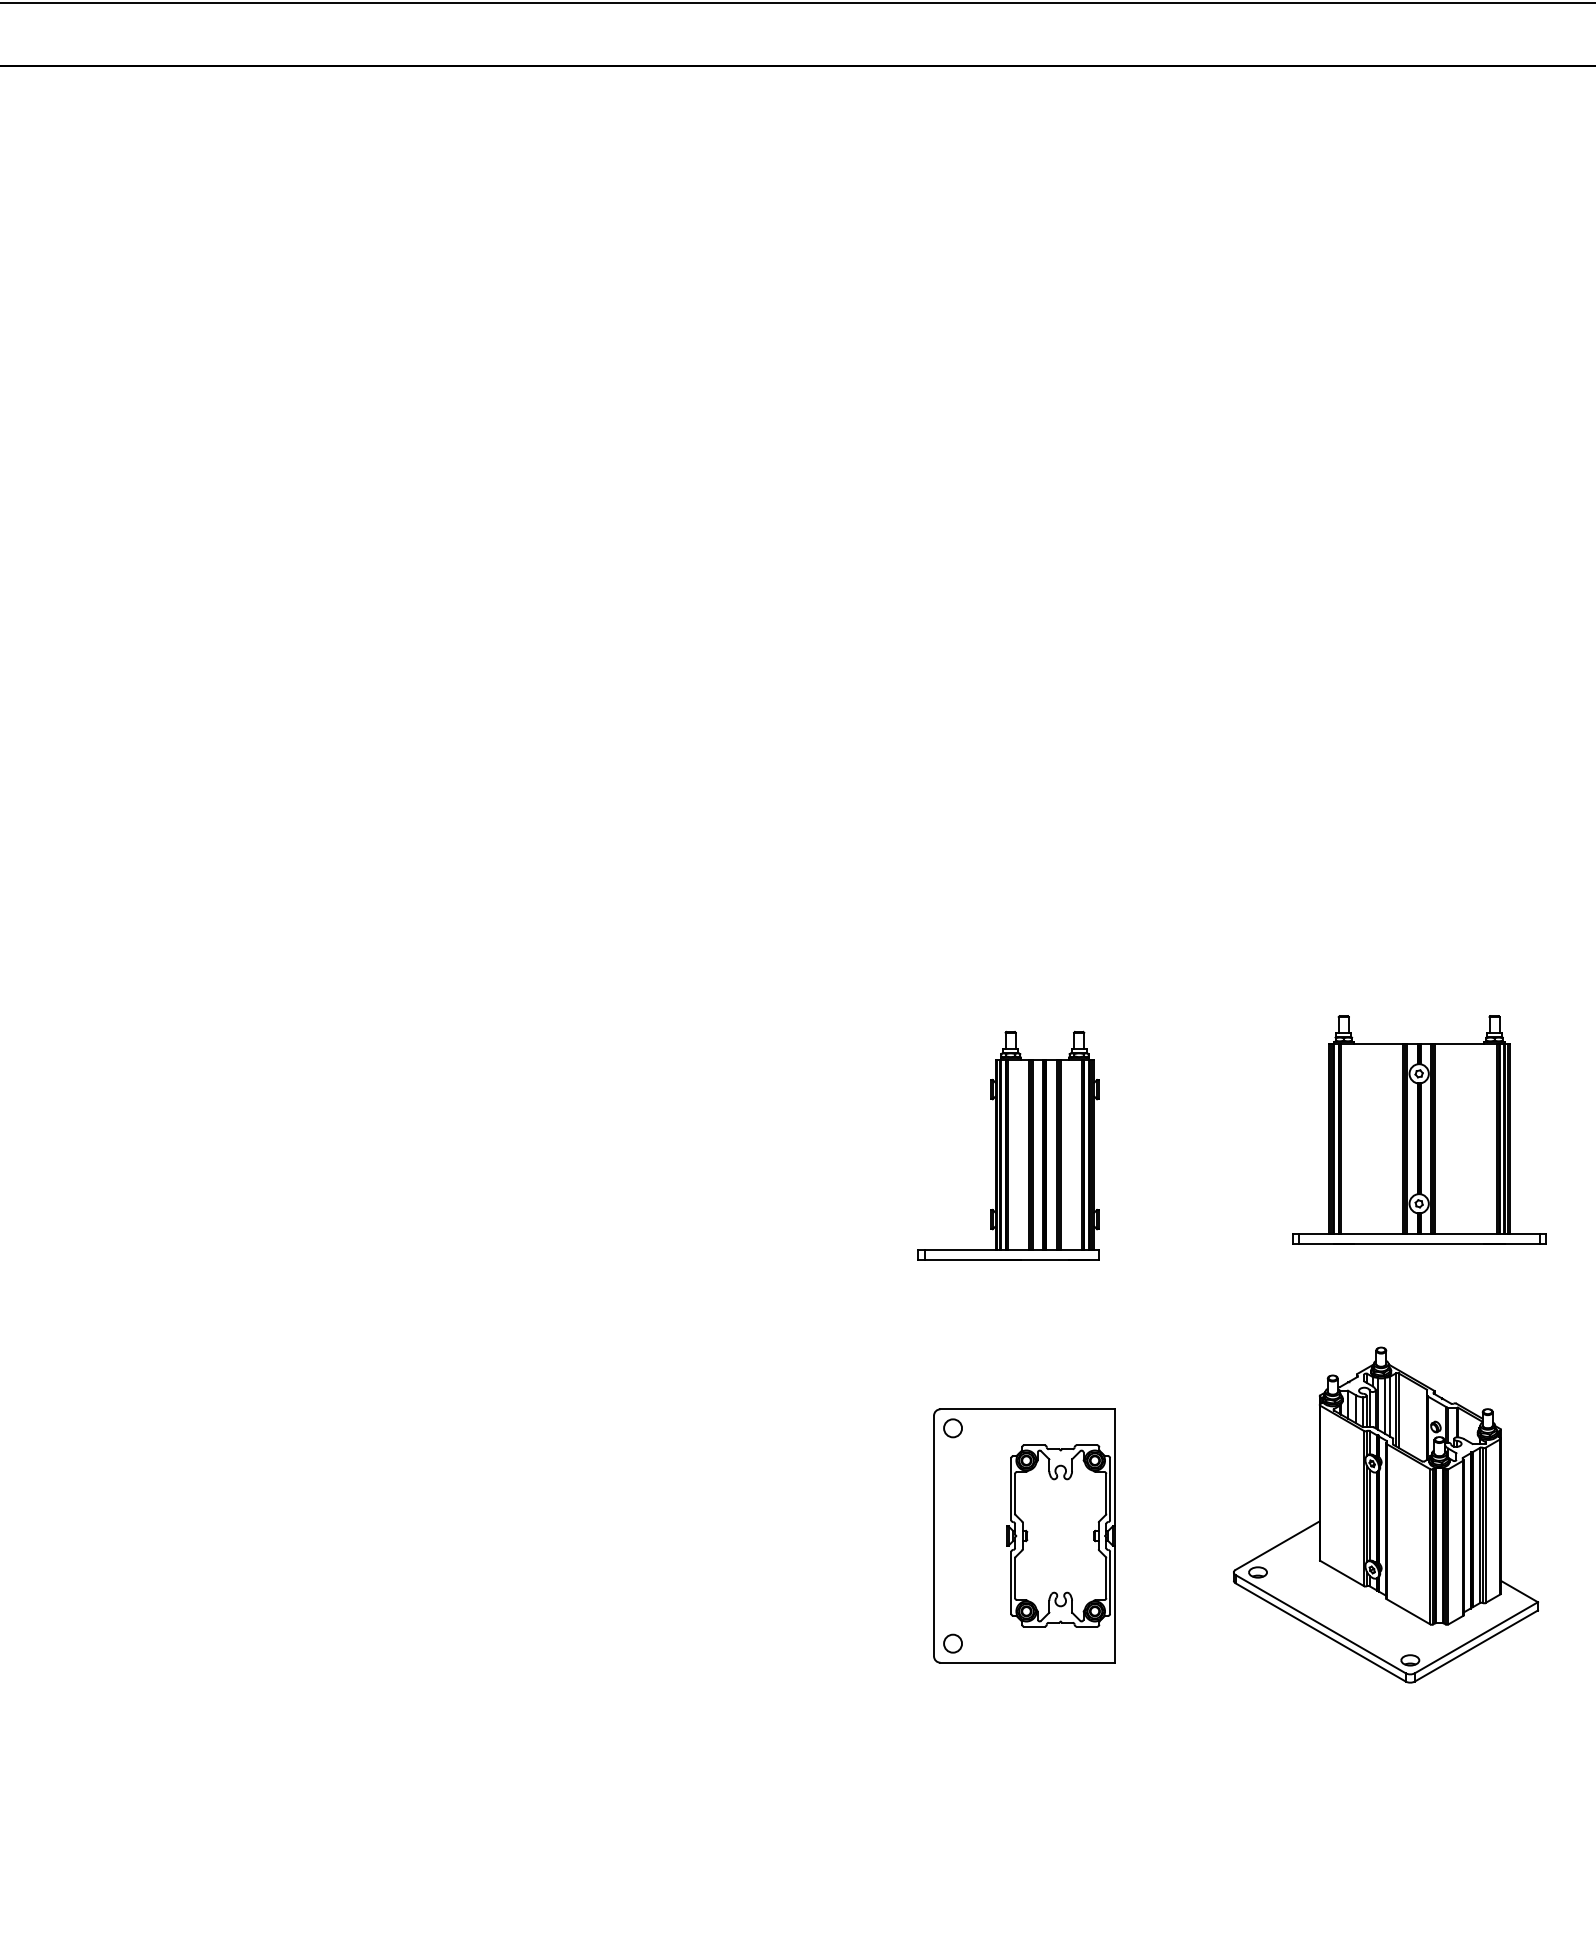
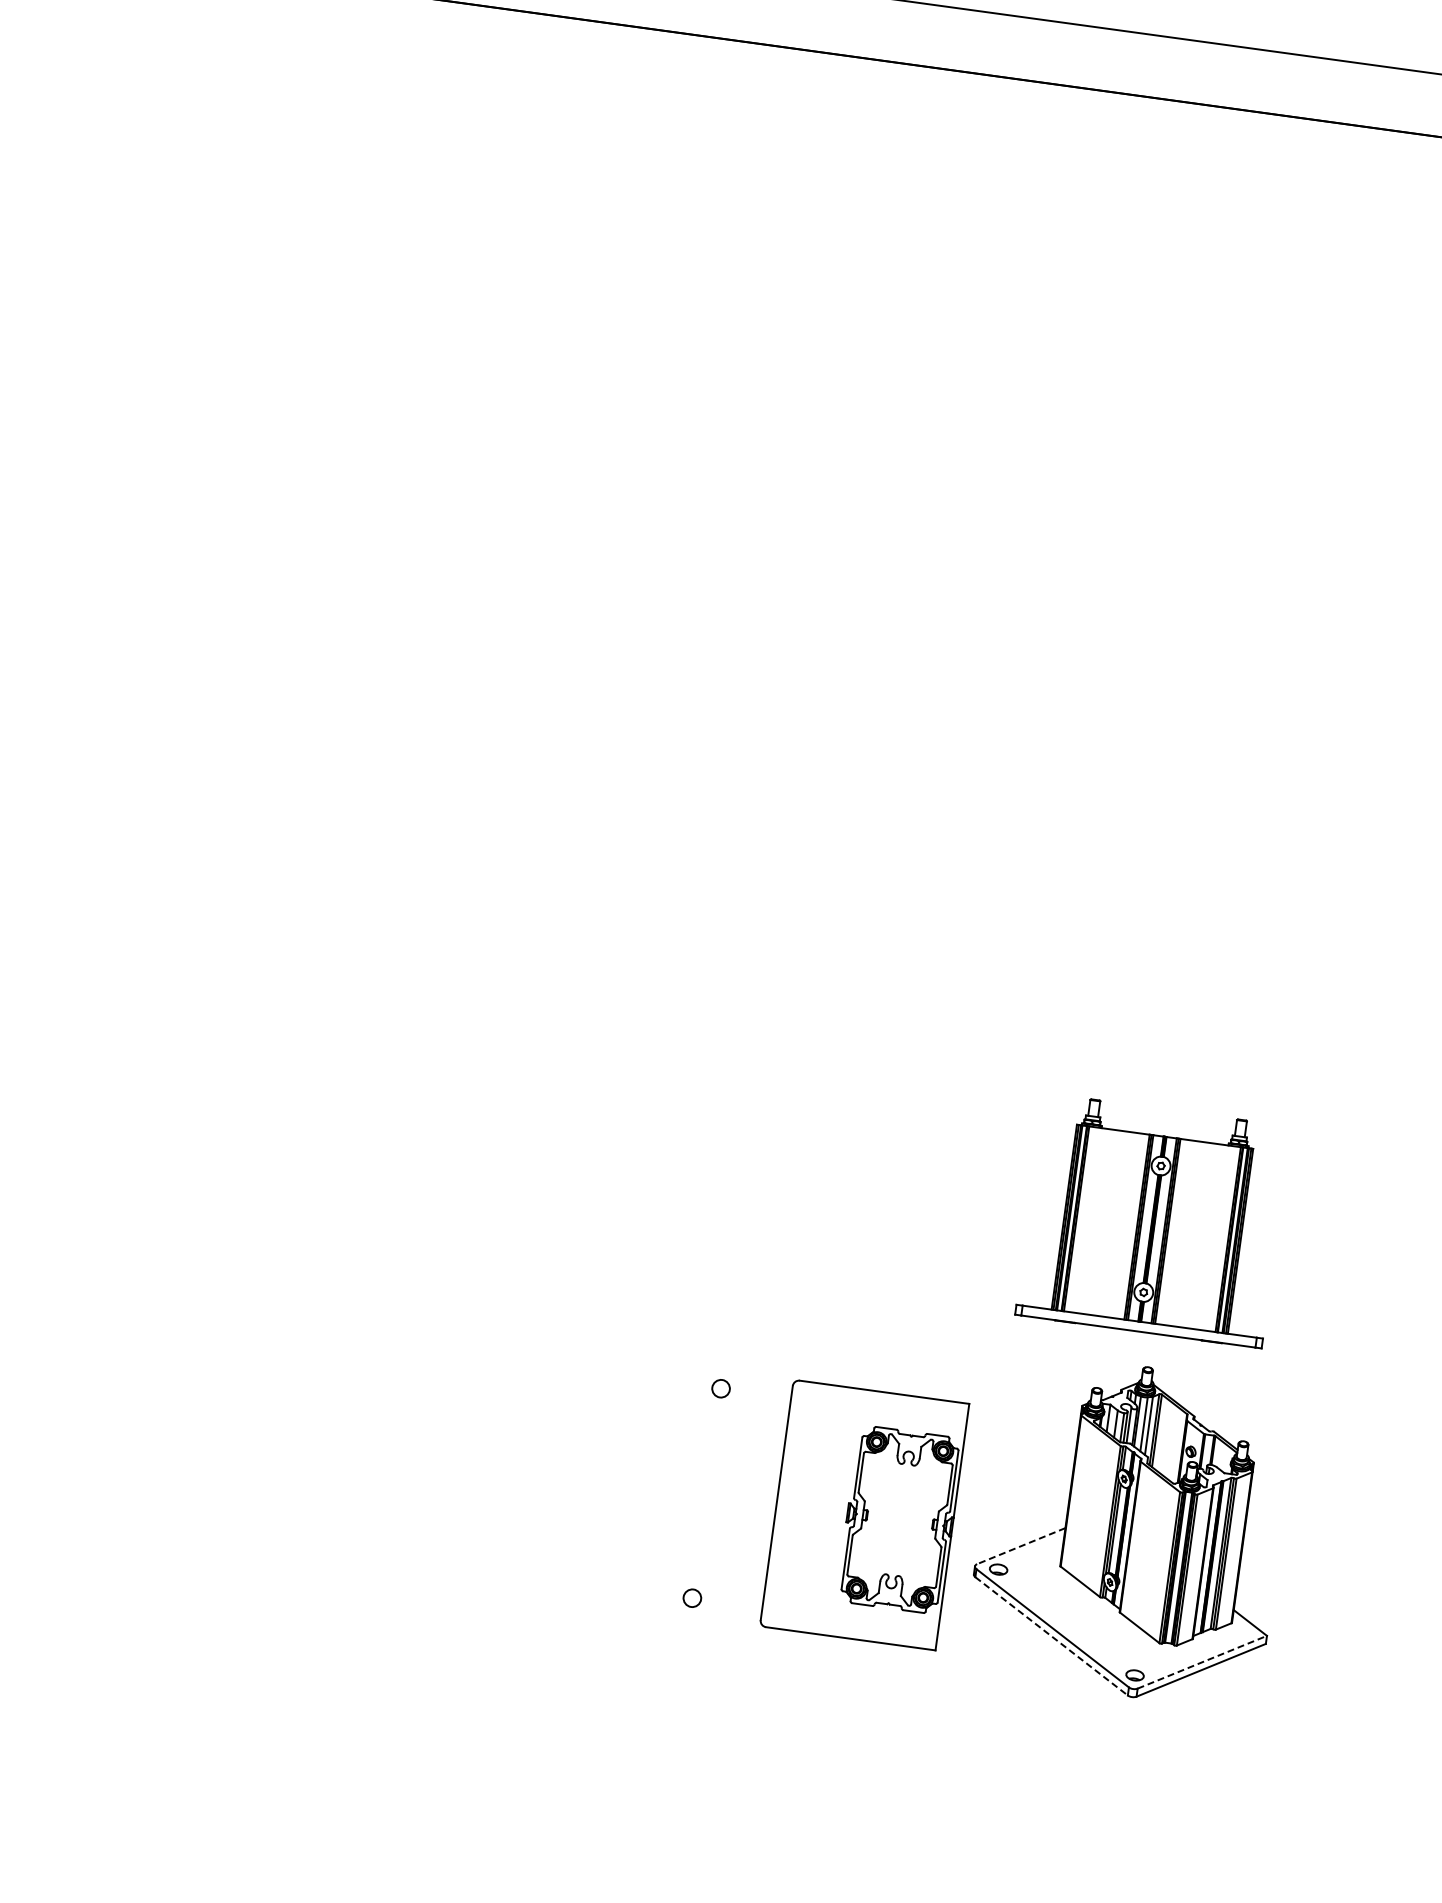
part: (1419, 1129) -> (1153, 1220), moved
part: (1008, 1145) -> (812, 1120), removed
part: (1024, 1535) -> (864, 1514), moved
line: (1277, 1545) -> (1021, 1545), solid -> dashed
line: (1321, 1632) -> (1052, 1636), solid -> dashed
line: (1476, 1637) -> (1202, 1661), solid -> dashed

